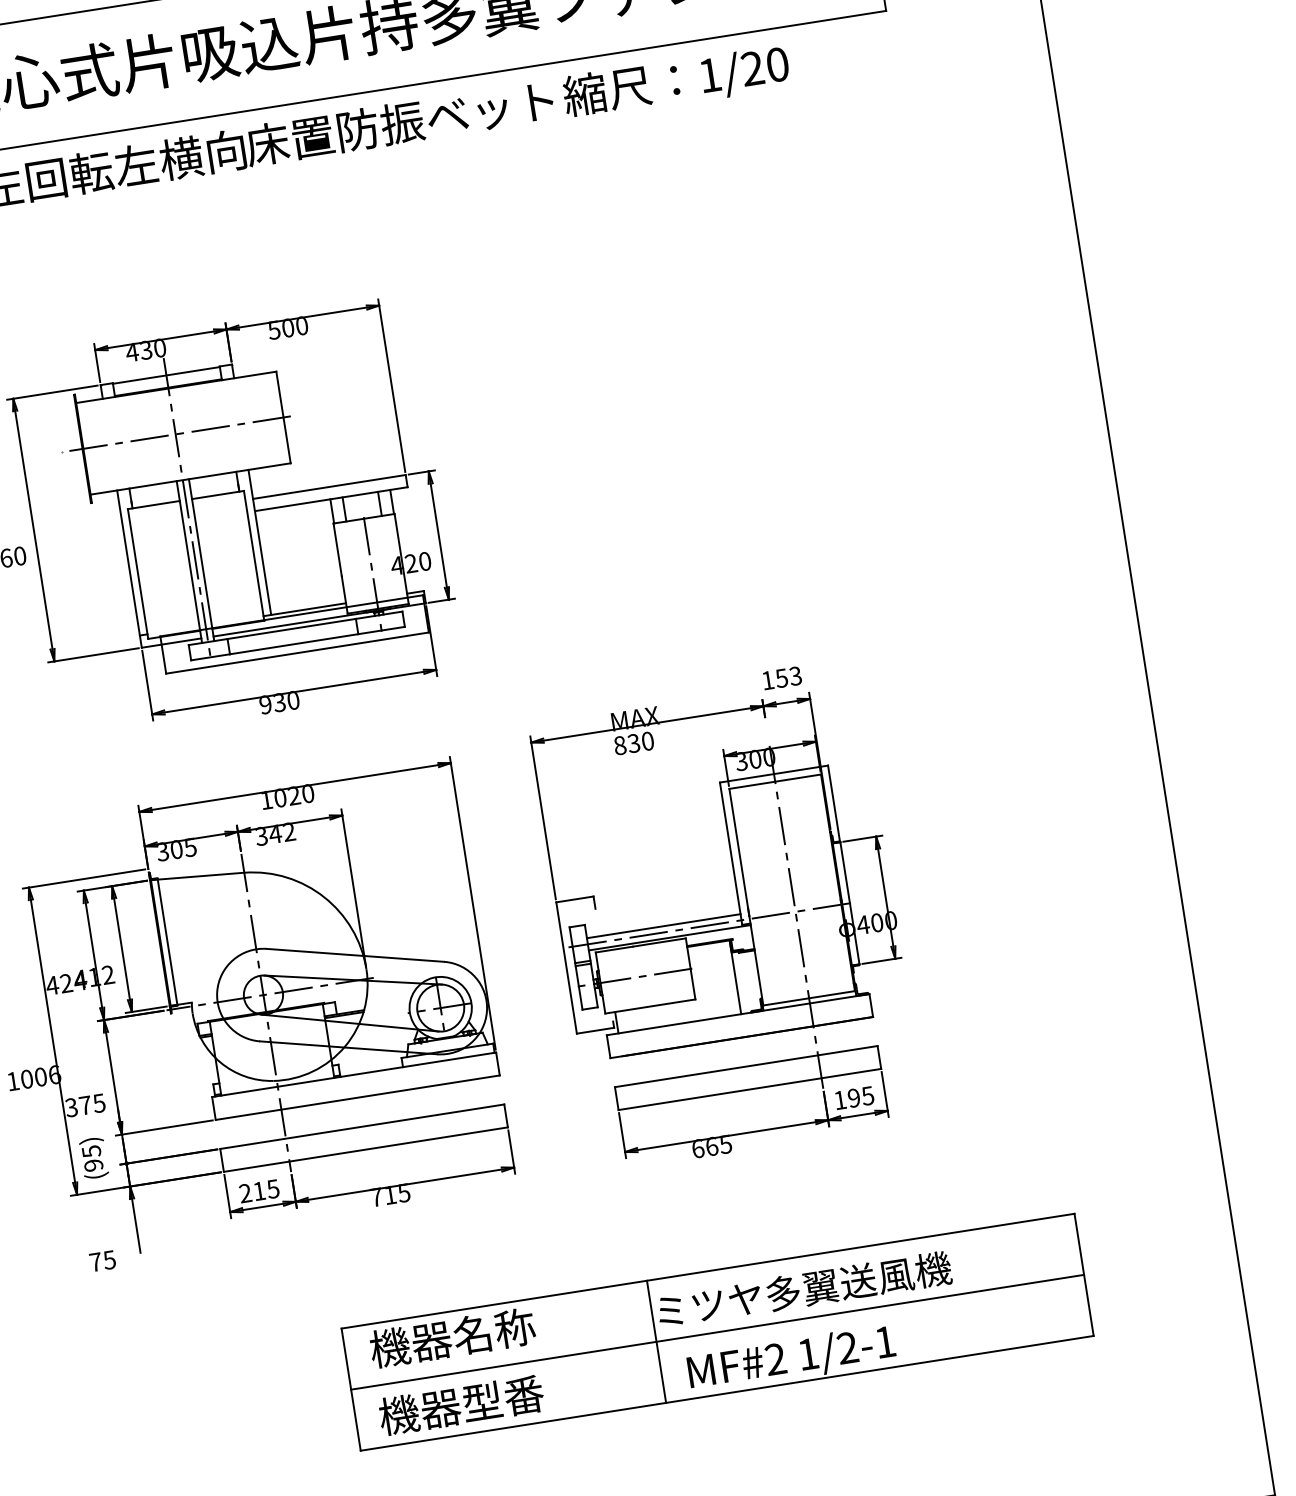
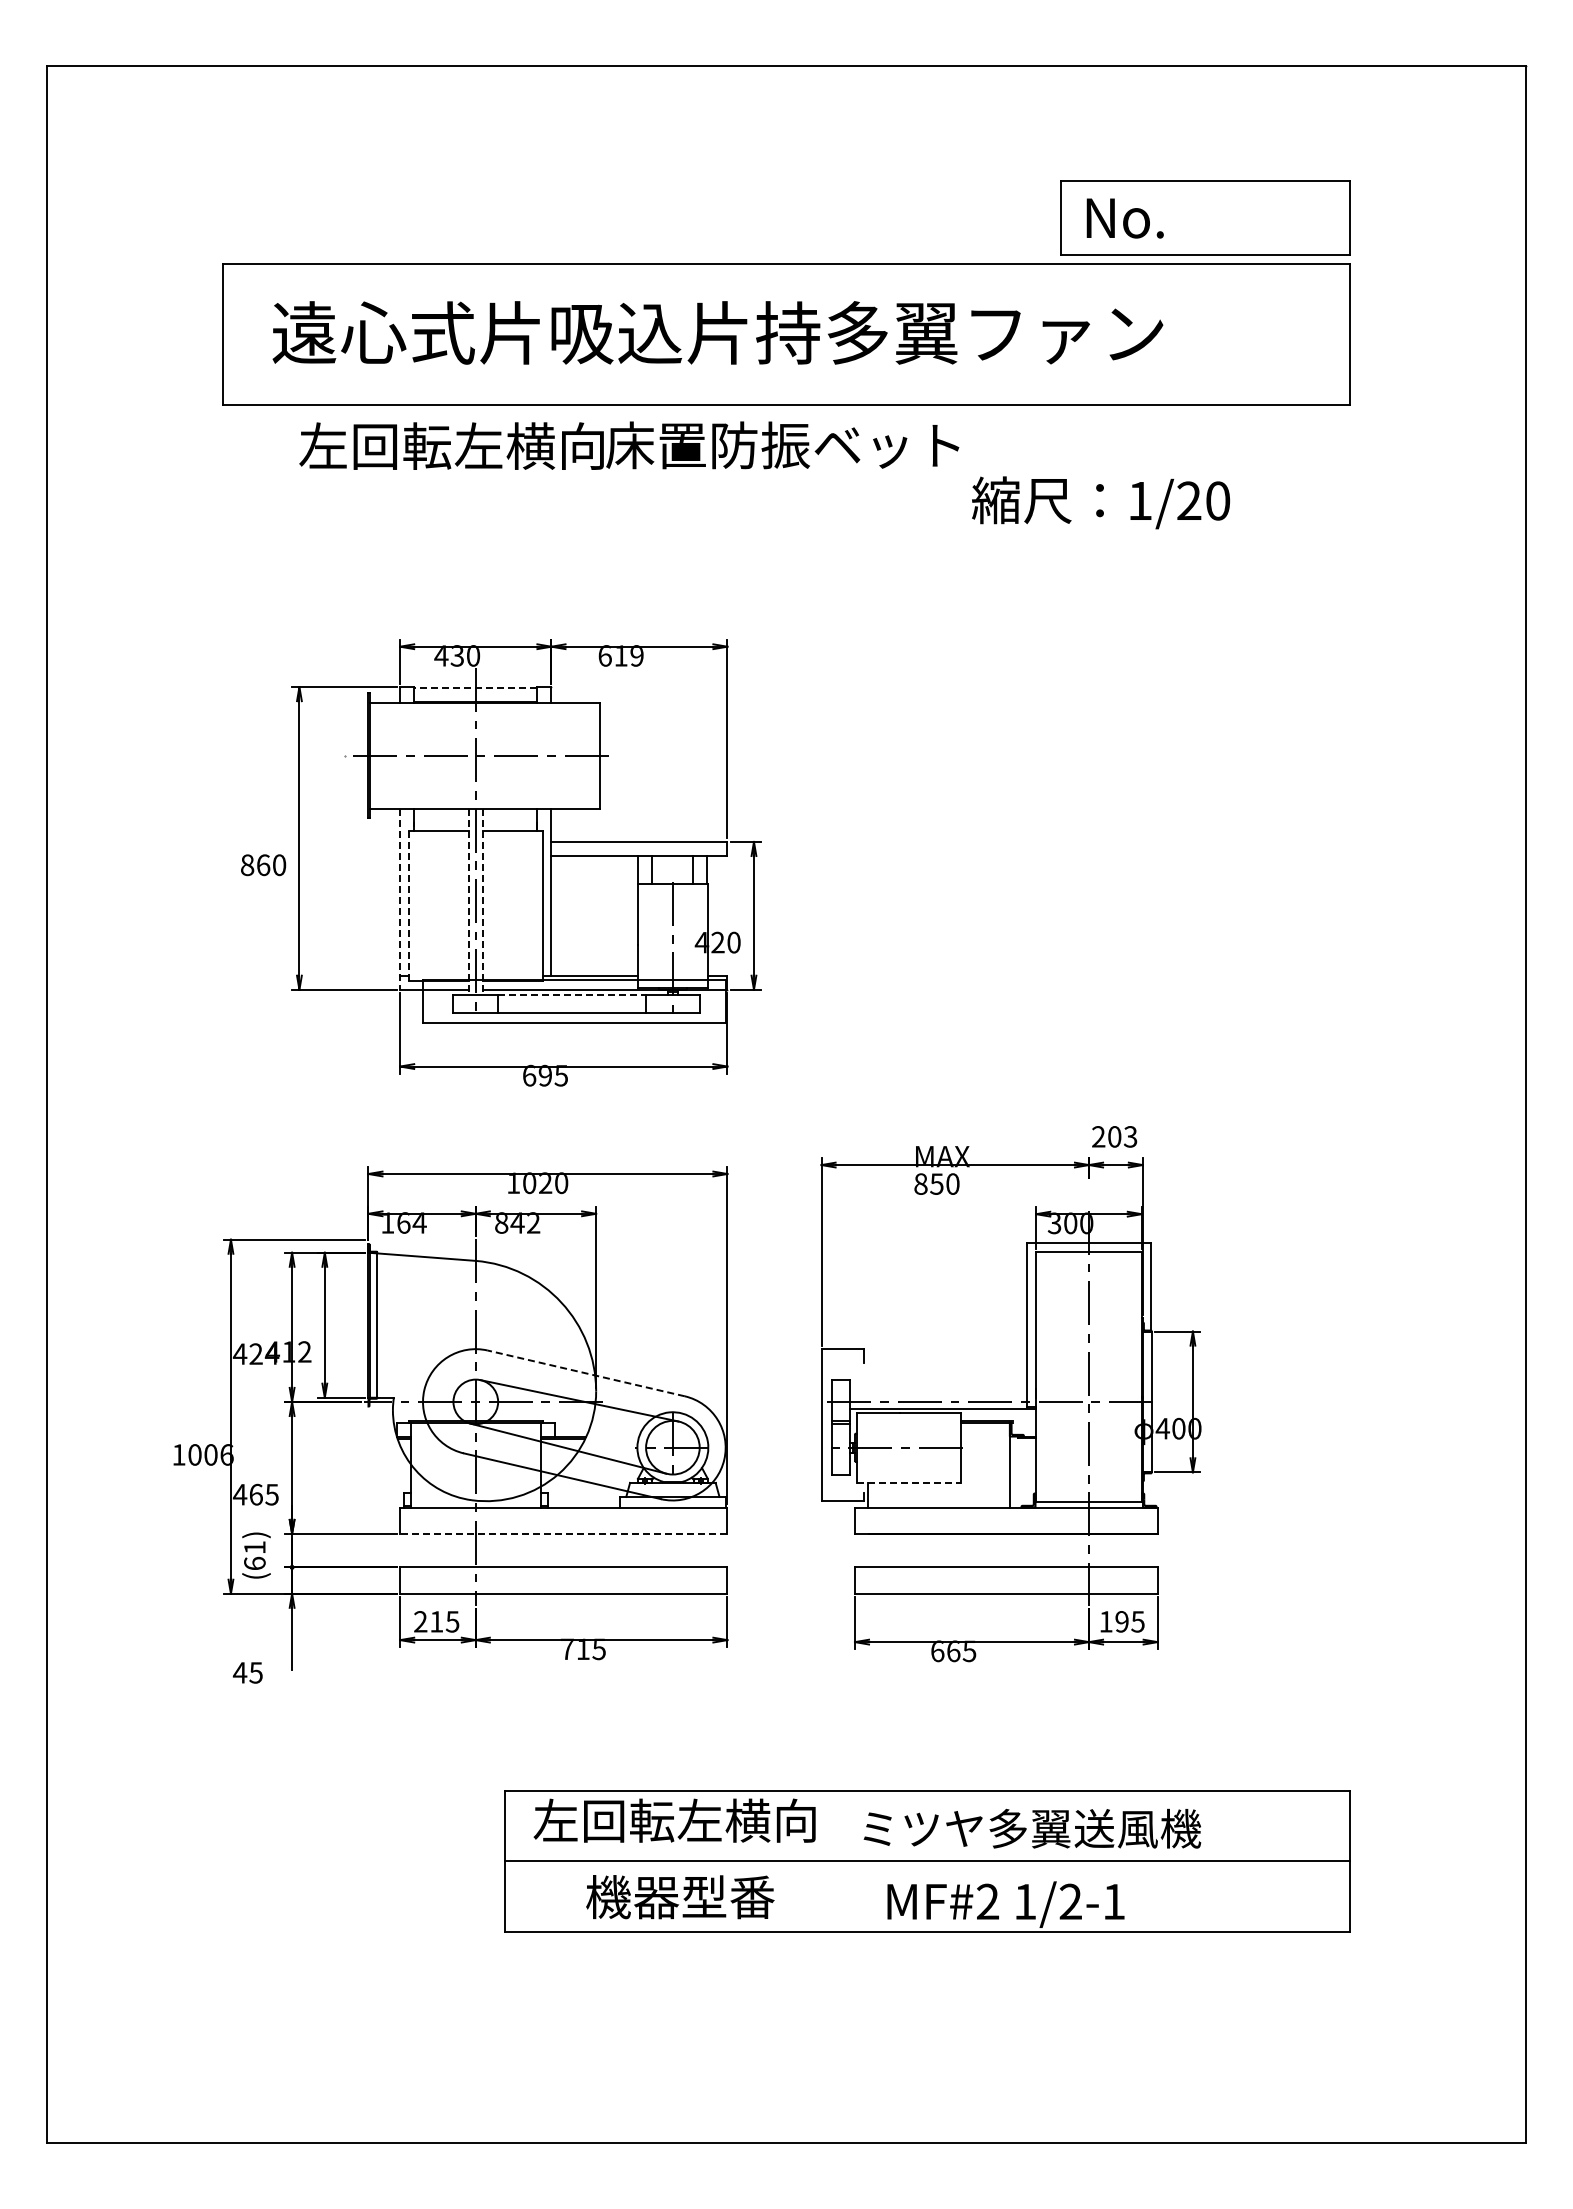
text: (675, 82) -> (1100, 502), moved
text: (287, 327) -> (620, 655), 500 -> 619
line: (166, 375) -> (475, 687), solid -> dashed
line: (201, 560) -> (482, 902), solid -> dashed
line: (189, 562) -> (468, 902), solid -> dashed
line: (129, 569) -> (400, 899), solid -> dashed
line: (137, 574) -> (408, 906), solid -> dashed
line: (292, 629) -> (572, 995), solid -> dashed
text: (774, 679) -> (1106, 1136), 153 -> 203
text: (279, 702) -> (545, 1075), 930 -> 695
text: (633, 742) -> (936, 1183), 830 -> 850
text: (261, 835) -> (501, 1222), 342 -> 842
text: (176, 849) -> (403, 1222), 305 -> 164
line: (663, 925) -> (937, 1394), removed
line: (354, 955) -> (585, 1373), solid -> dashed
line: (650, 1006) -> (909, 1482), solid -> dashed
line: (357, 1097) -> (563, 1533), solid -> dashed
text: (77, 1106) -> (247, 1494), 375 -> 465
text: (92, 1158) -> (254, 1555), (95) -> (61)
text: (95, 1262) -> (239, 1672), 75 -> 45
text: (492, 1331) -> (674, 1820), 機器名称 -> 左回転左横向
line: (656, 1341) -> (856, 1860), removed
text: (461, 1405) -> (680, 1897), moved

